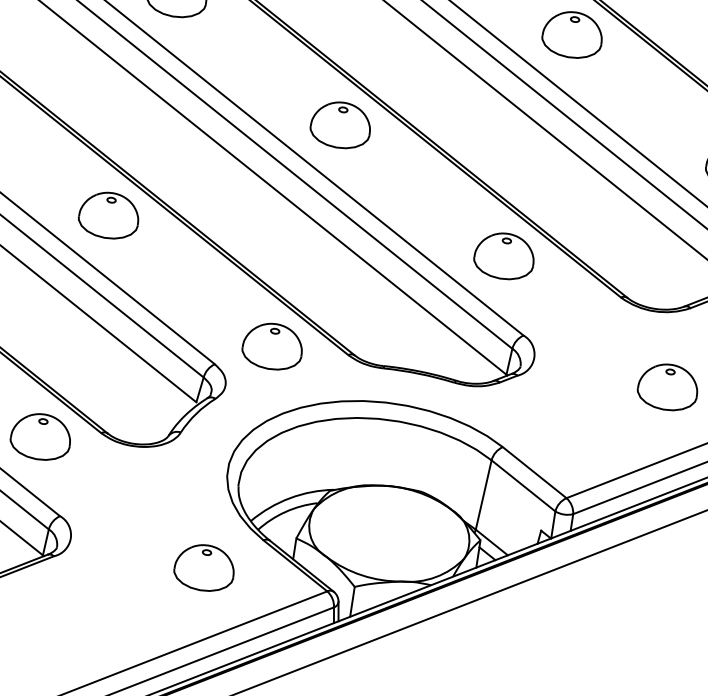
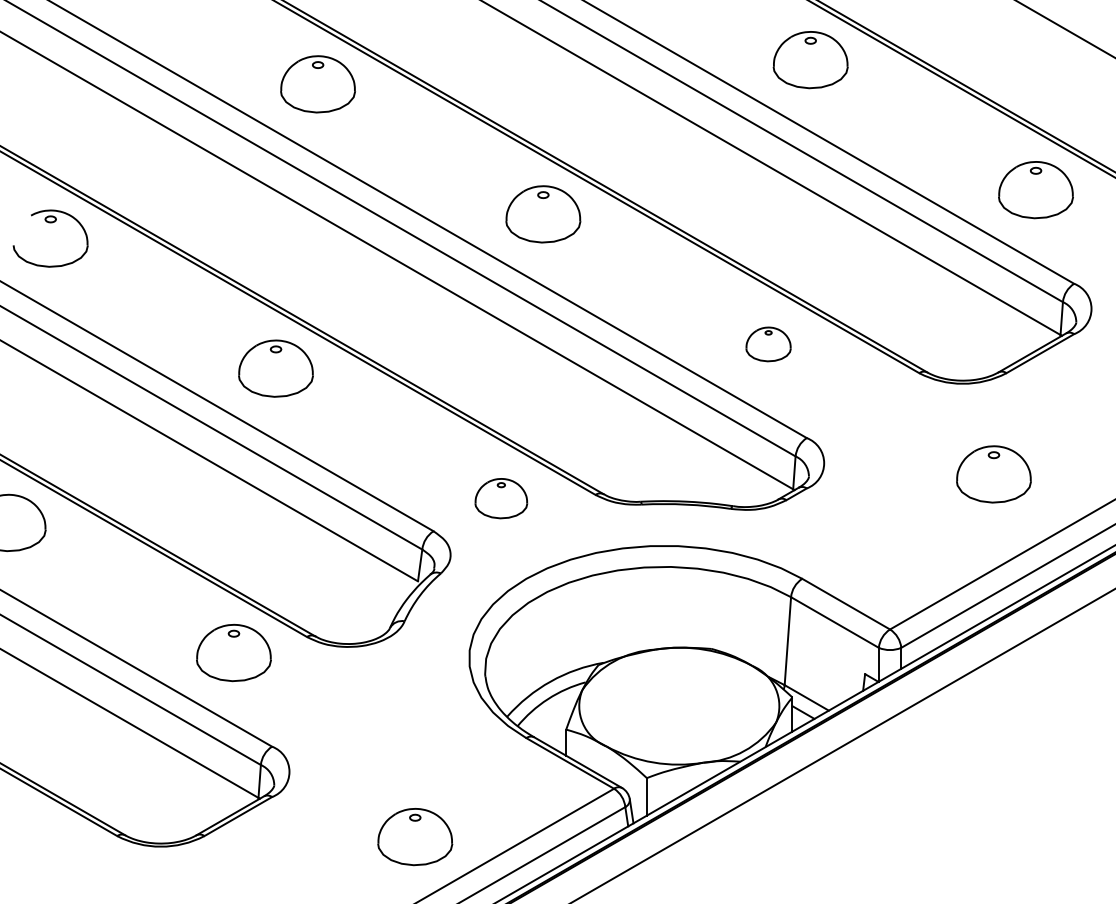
part: (504, 256) -> (768, 344), size x0.6
part: (272, 346) -> (501, 498), size x0.7
part: (204, 568) -> (415, 837), moved

